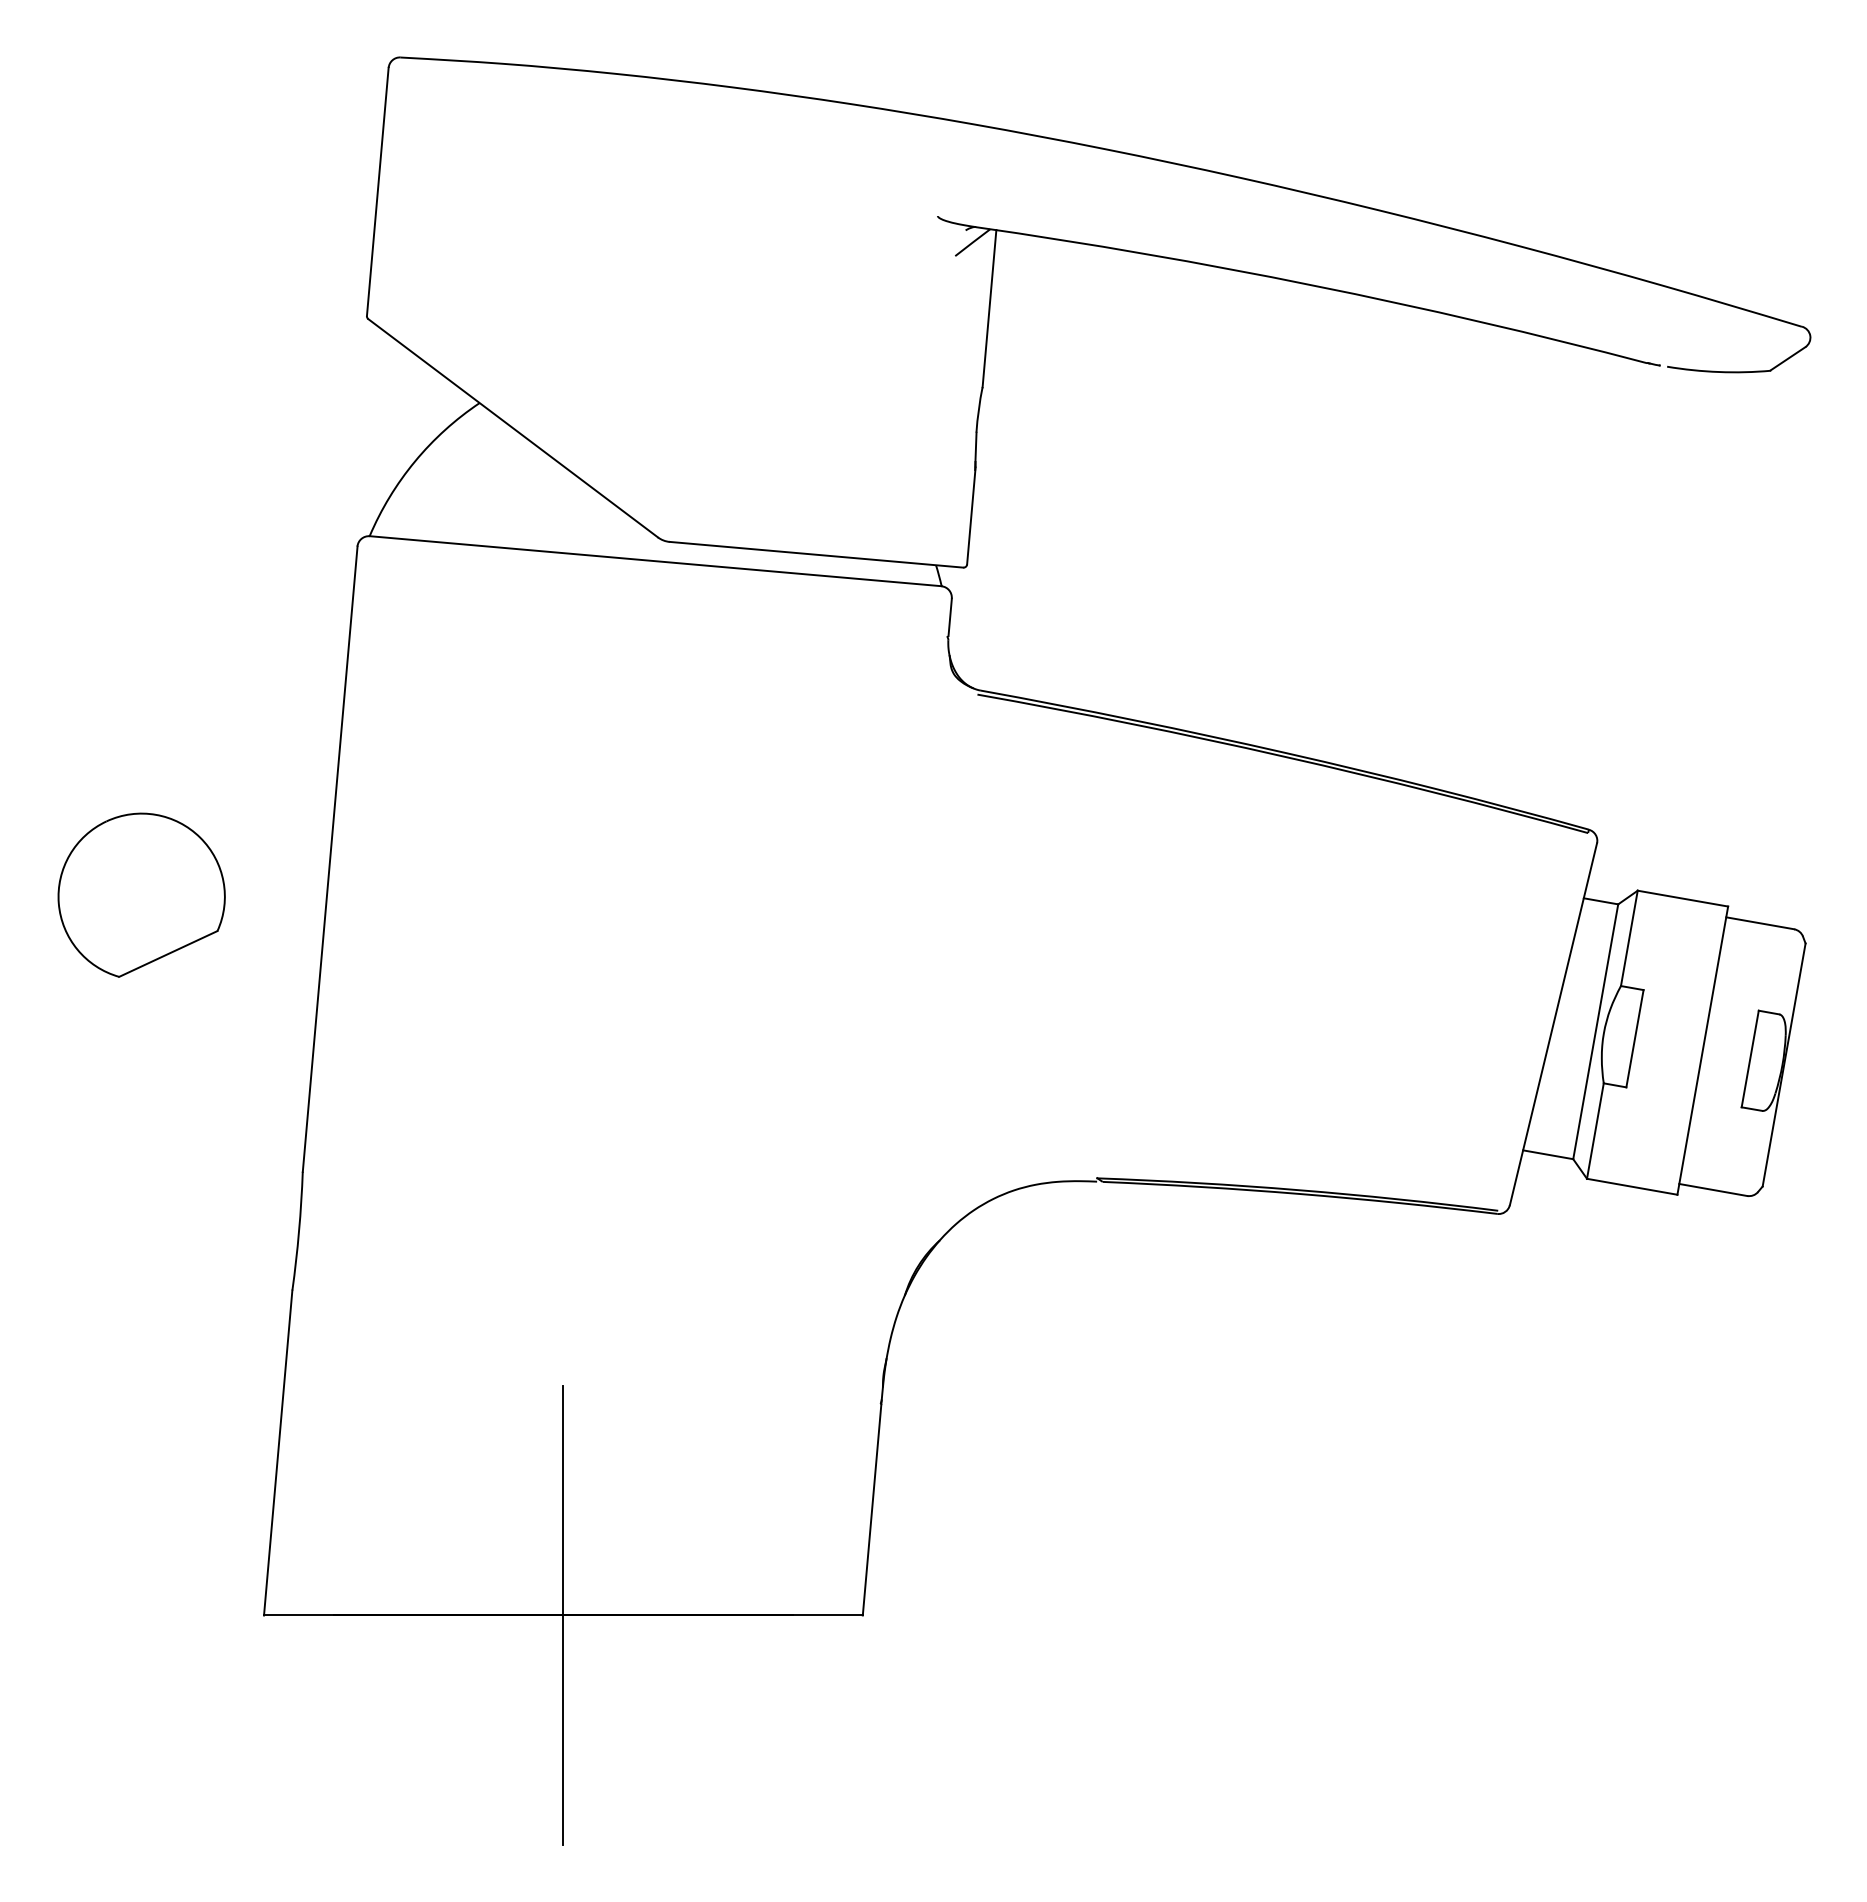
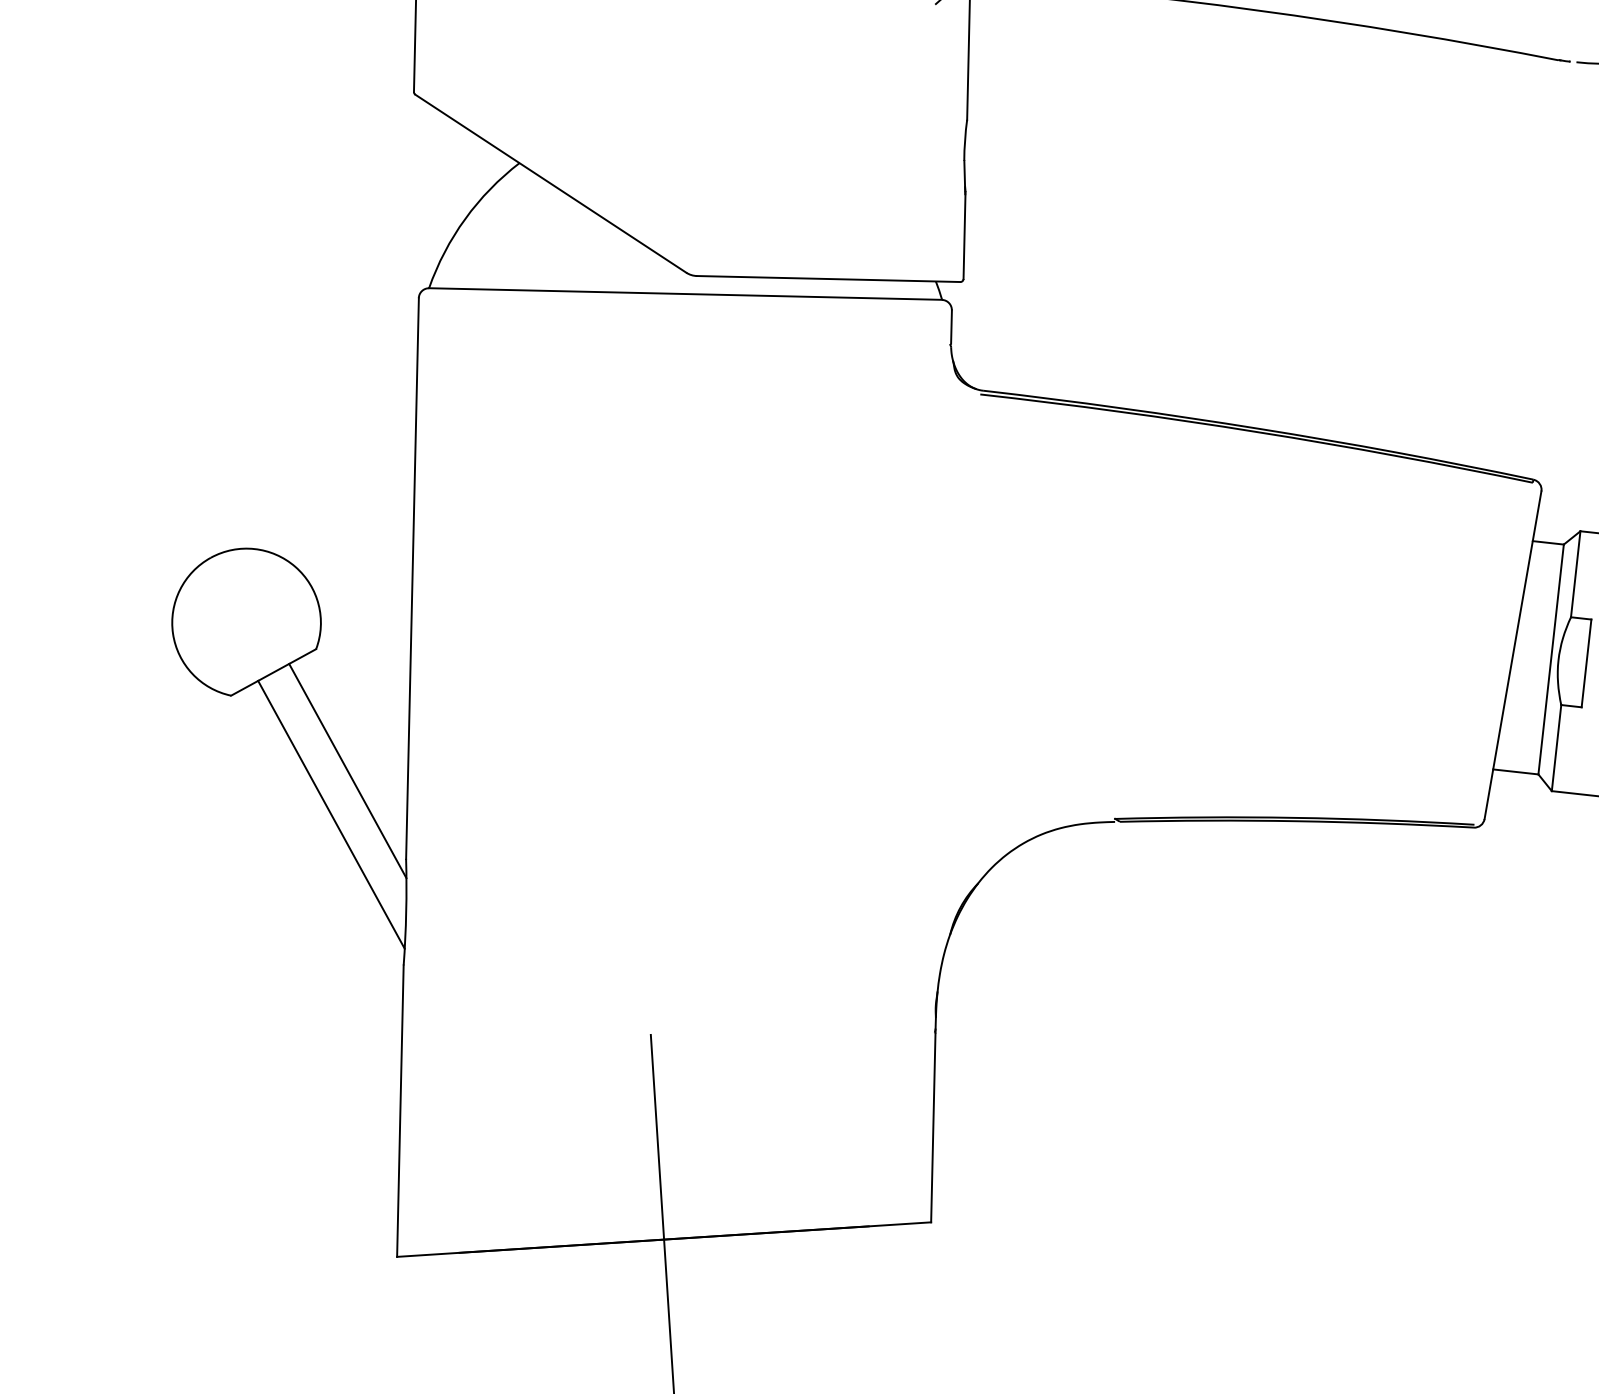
line: (243, 1069) -> (347, 771), added
line: (222, 1116) -> (331, 814), added

